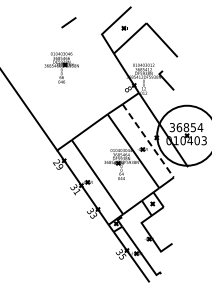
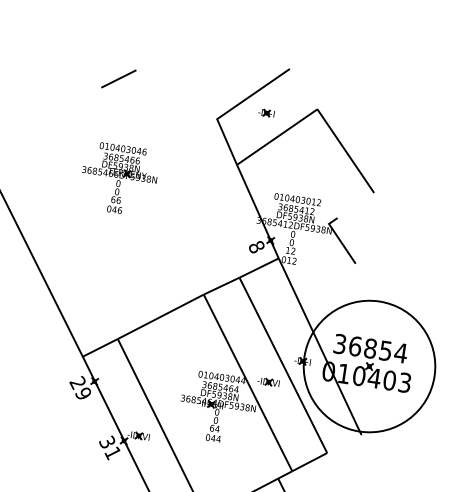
line: (68, 22) -> (117, 78), moved
line: (148, 140) -> (284, 364), dashed -> solid

